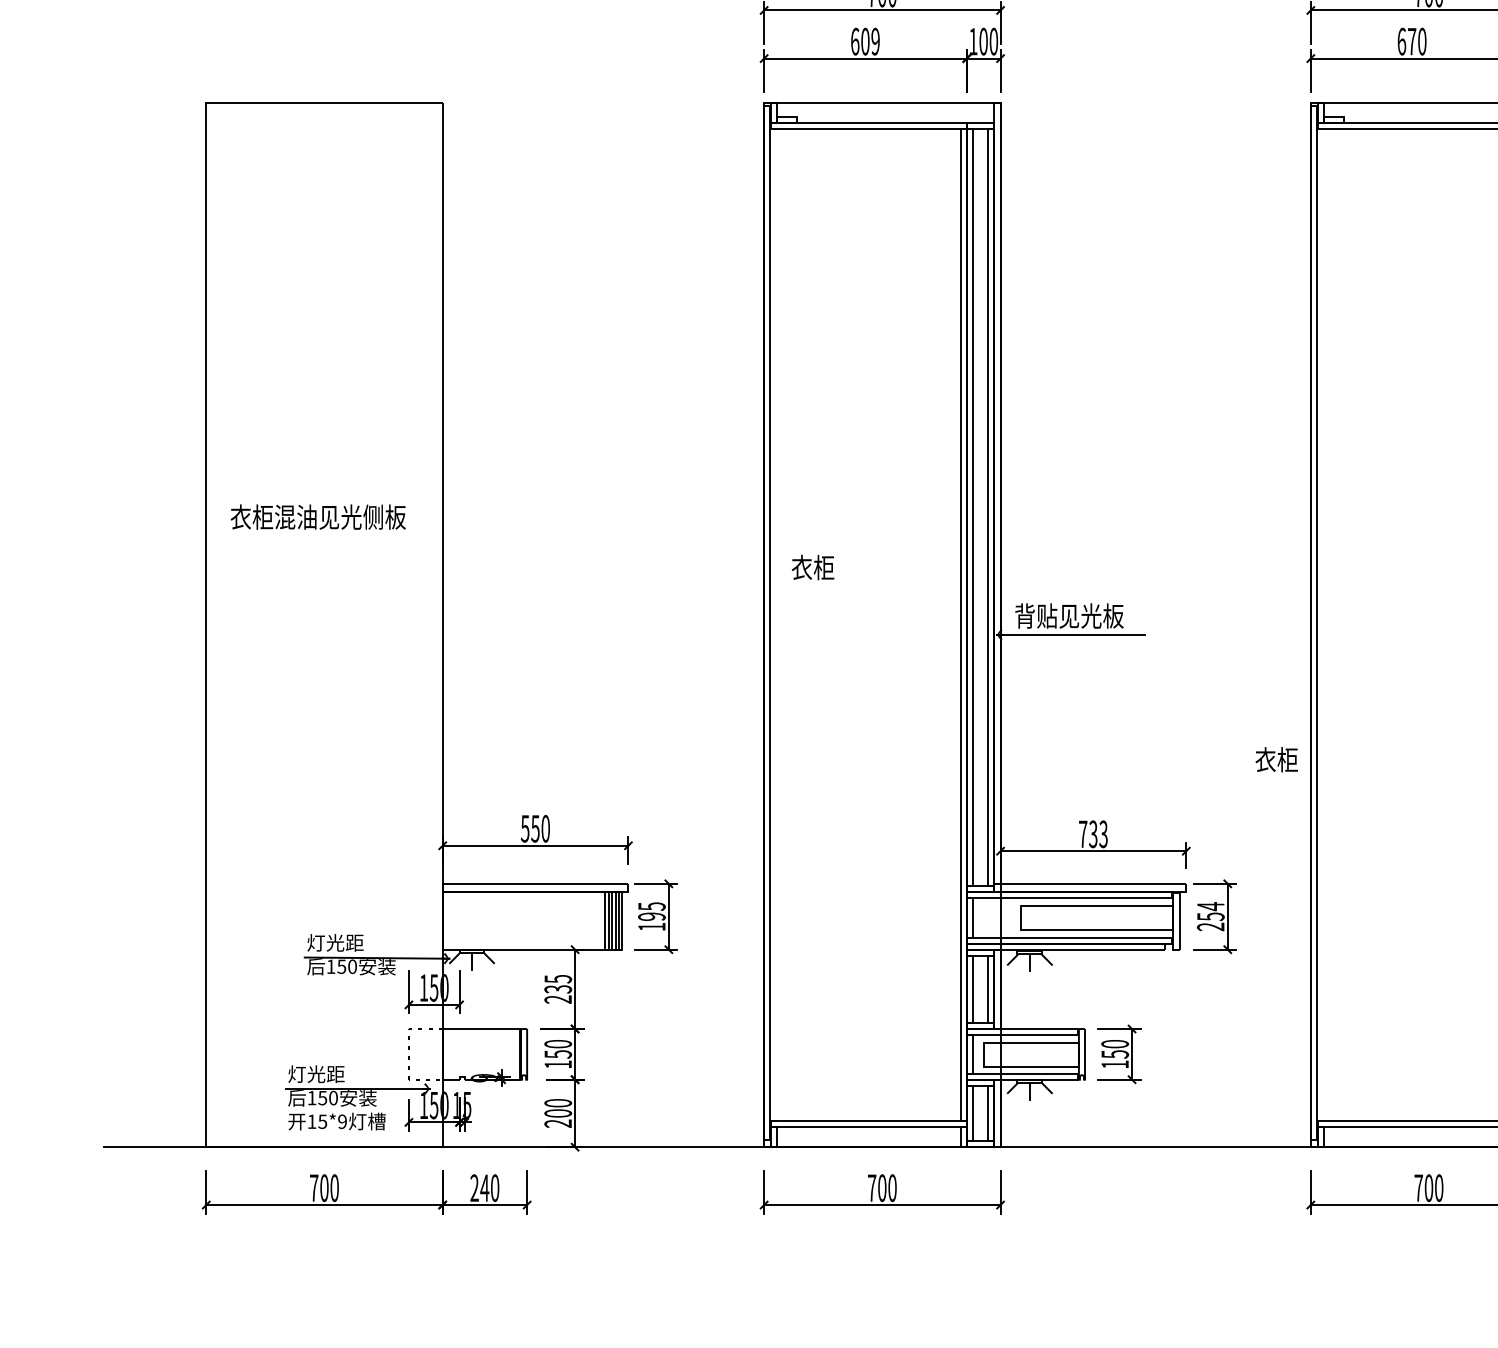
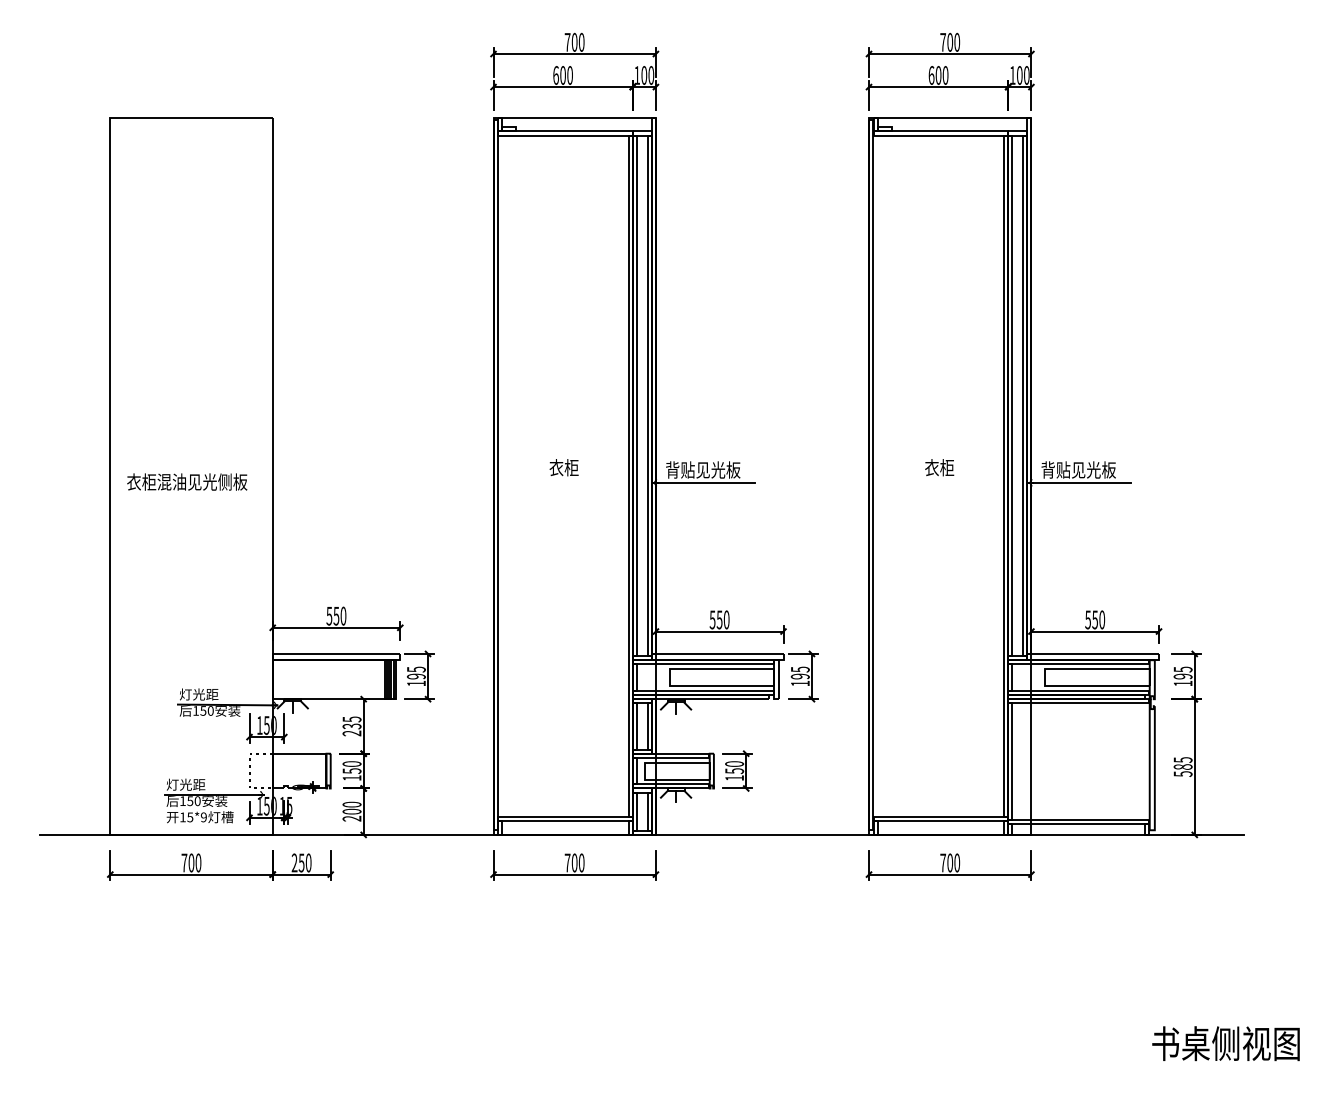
text: (874, 41) -> (569, 75), 609 -> 600
text: (1411, 41) -> (938, 75), 670 -> 600
text: (318, 516) -> (187, 481), moved
text: (812, 567) -> (563, 467), moved
text: (1276, 759) -> (939, 467), moved
text: (1093, 833) -> (719, 619), 733 -> 550
text: (1209, 916) -> (799, 676), 254 -> 195
text: (484, 1187) -> (301, 862), 240 -> 250

